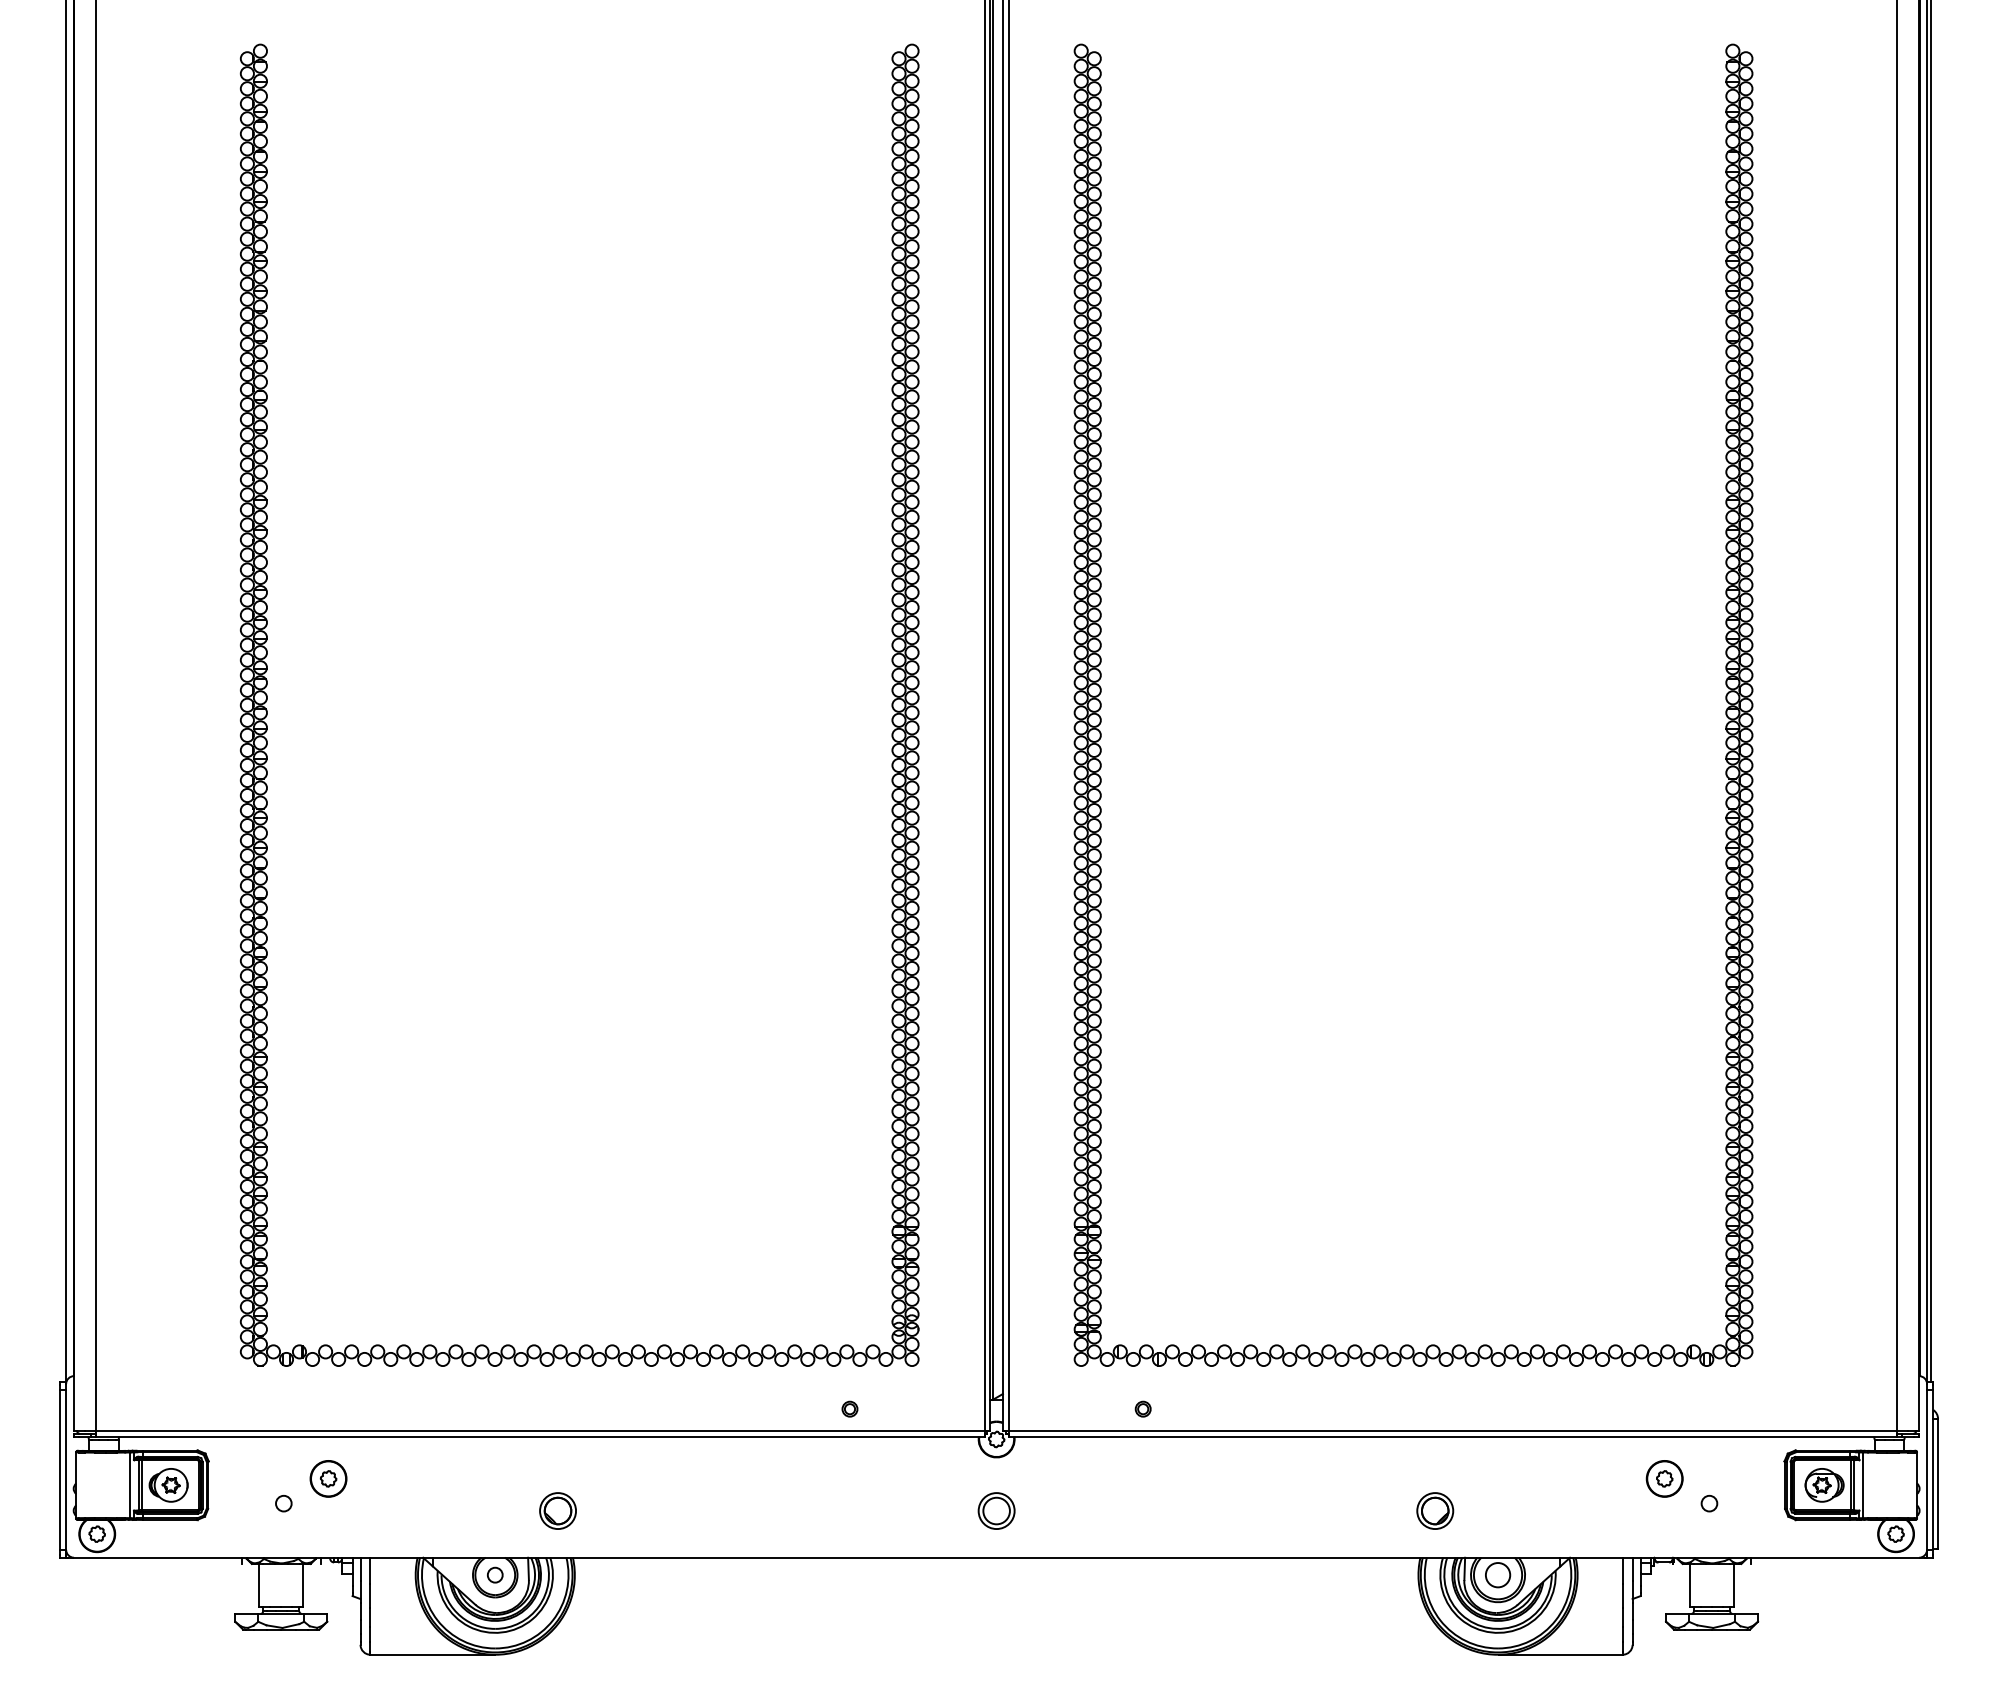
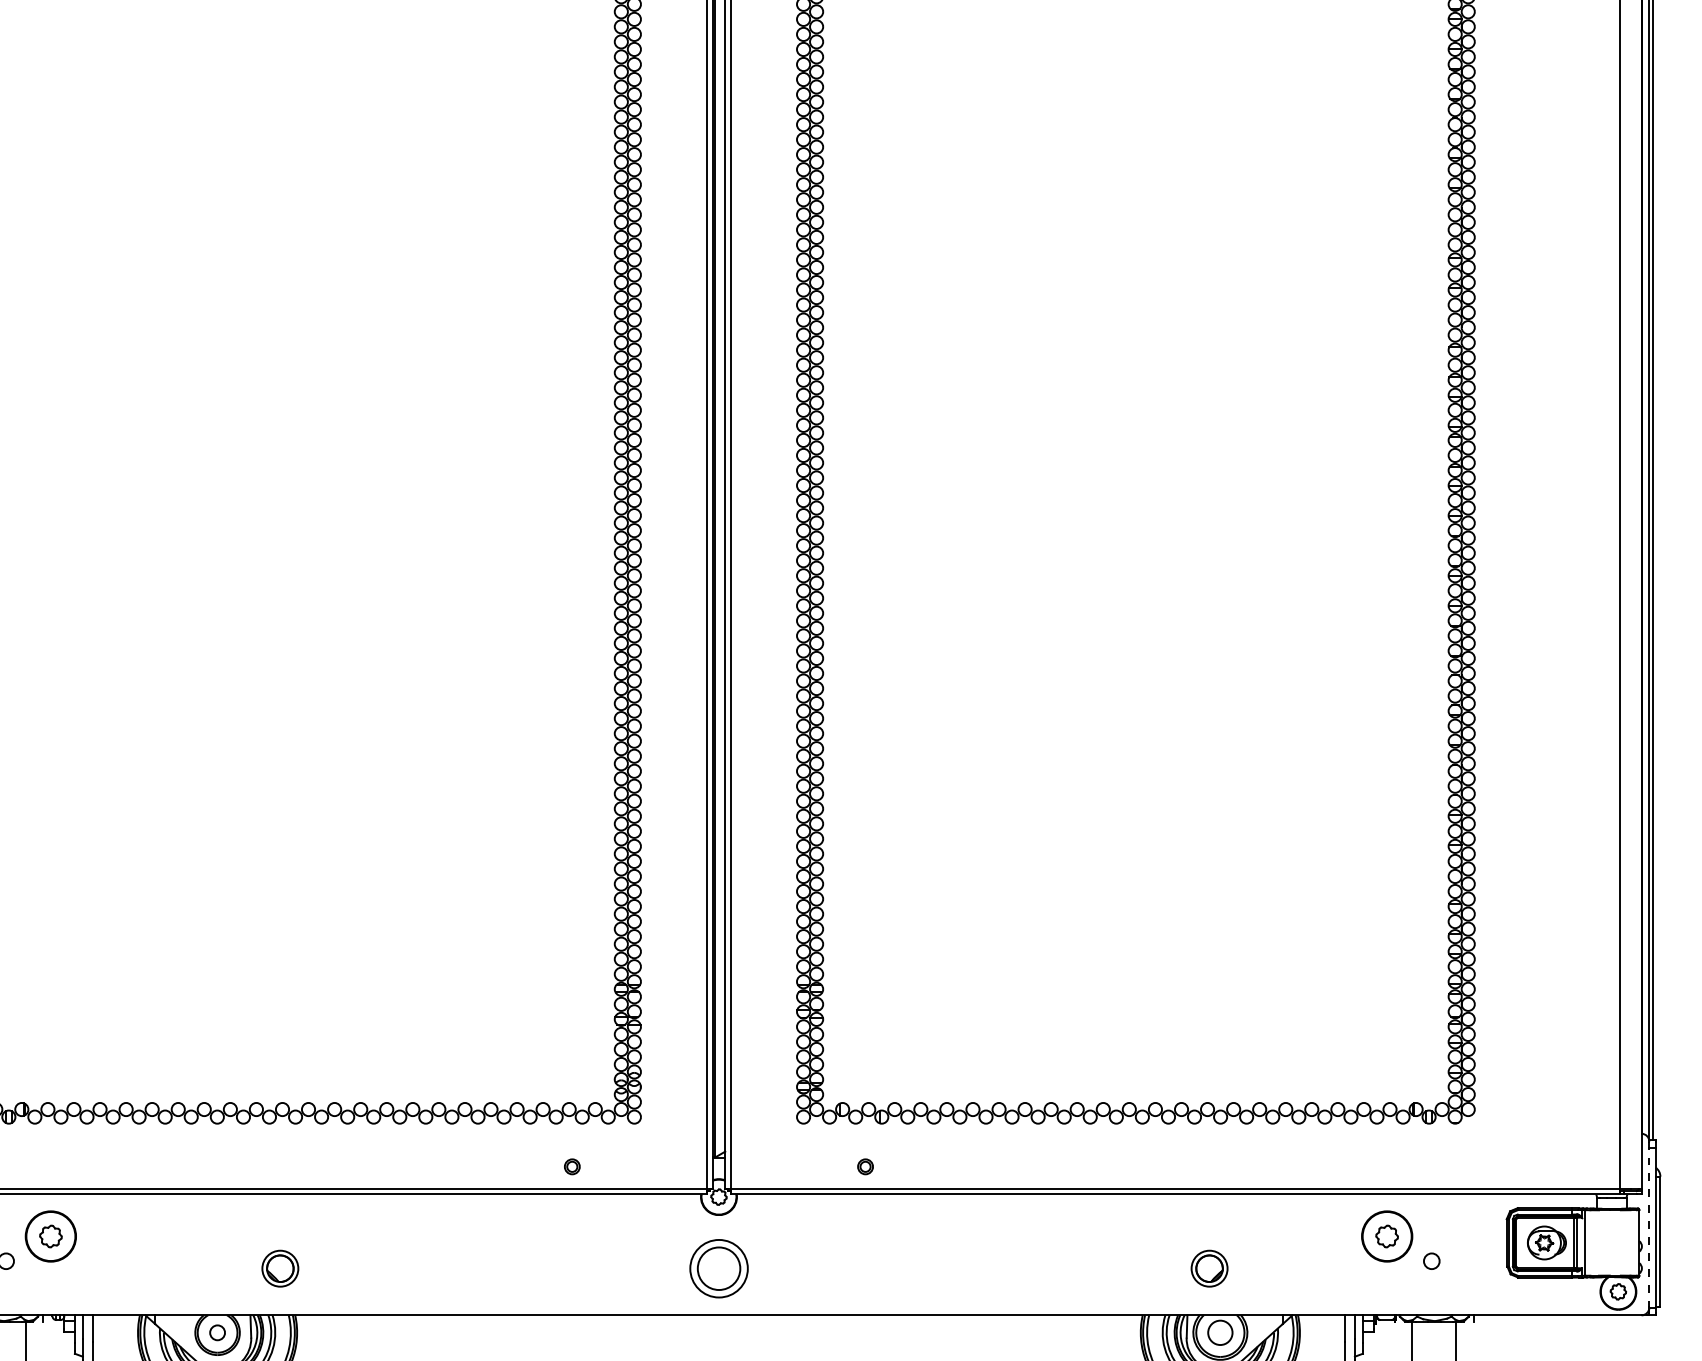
line: (1927, 1466) -> (1649, 1224), solid -> dashed
part: (328, 1478) -> (50, 1236), size x1.4
part: (1664, 1478) -> (1386, 1236), size x1.4
part: (996, 1510) -> (718, 1268), size x1.6
part: (1435, 1510) -> (1209, 1268), moved

